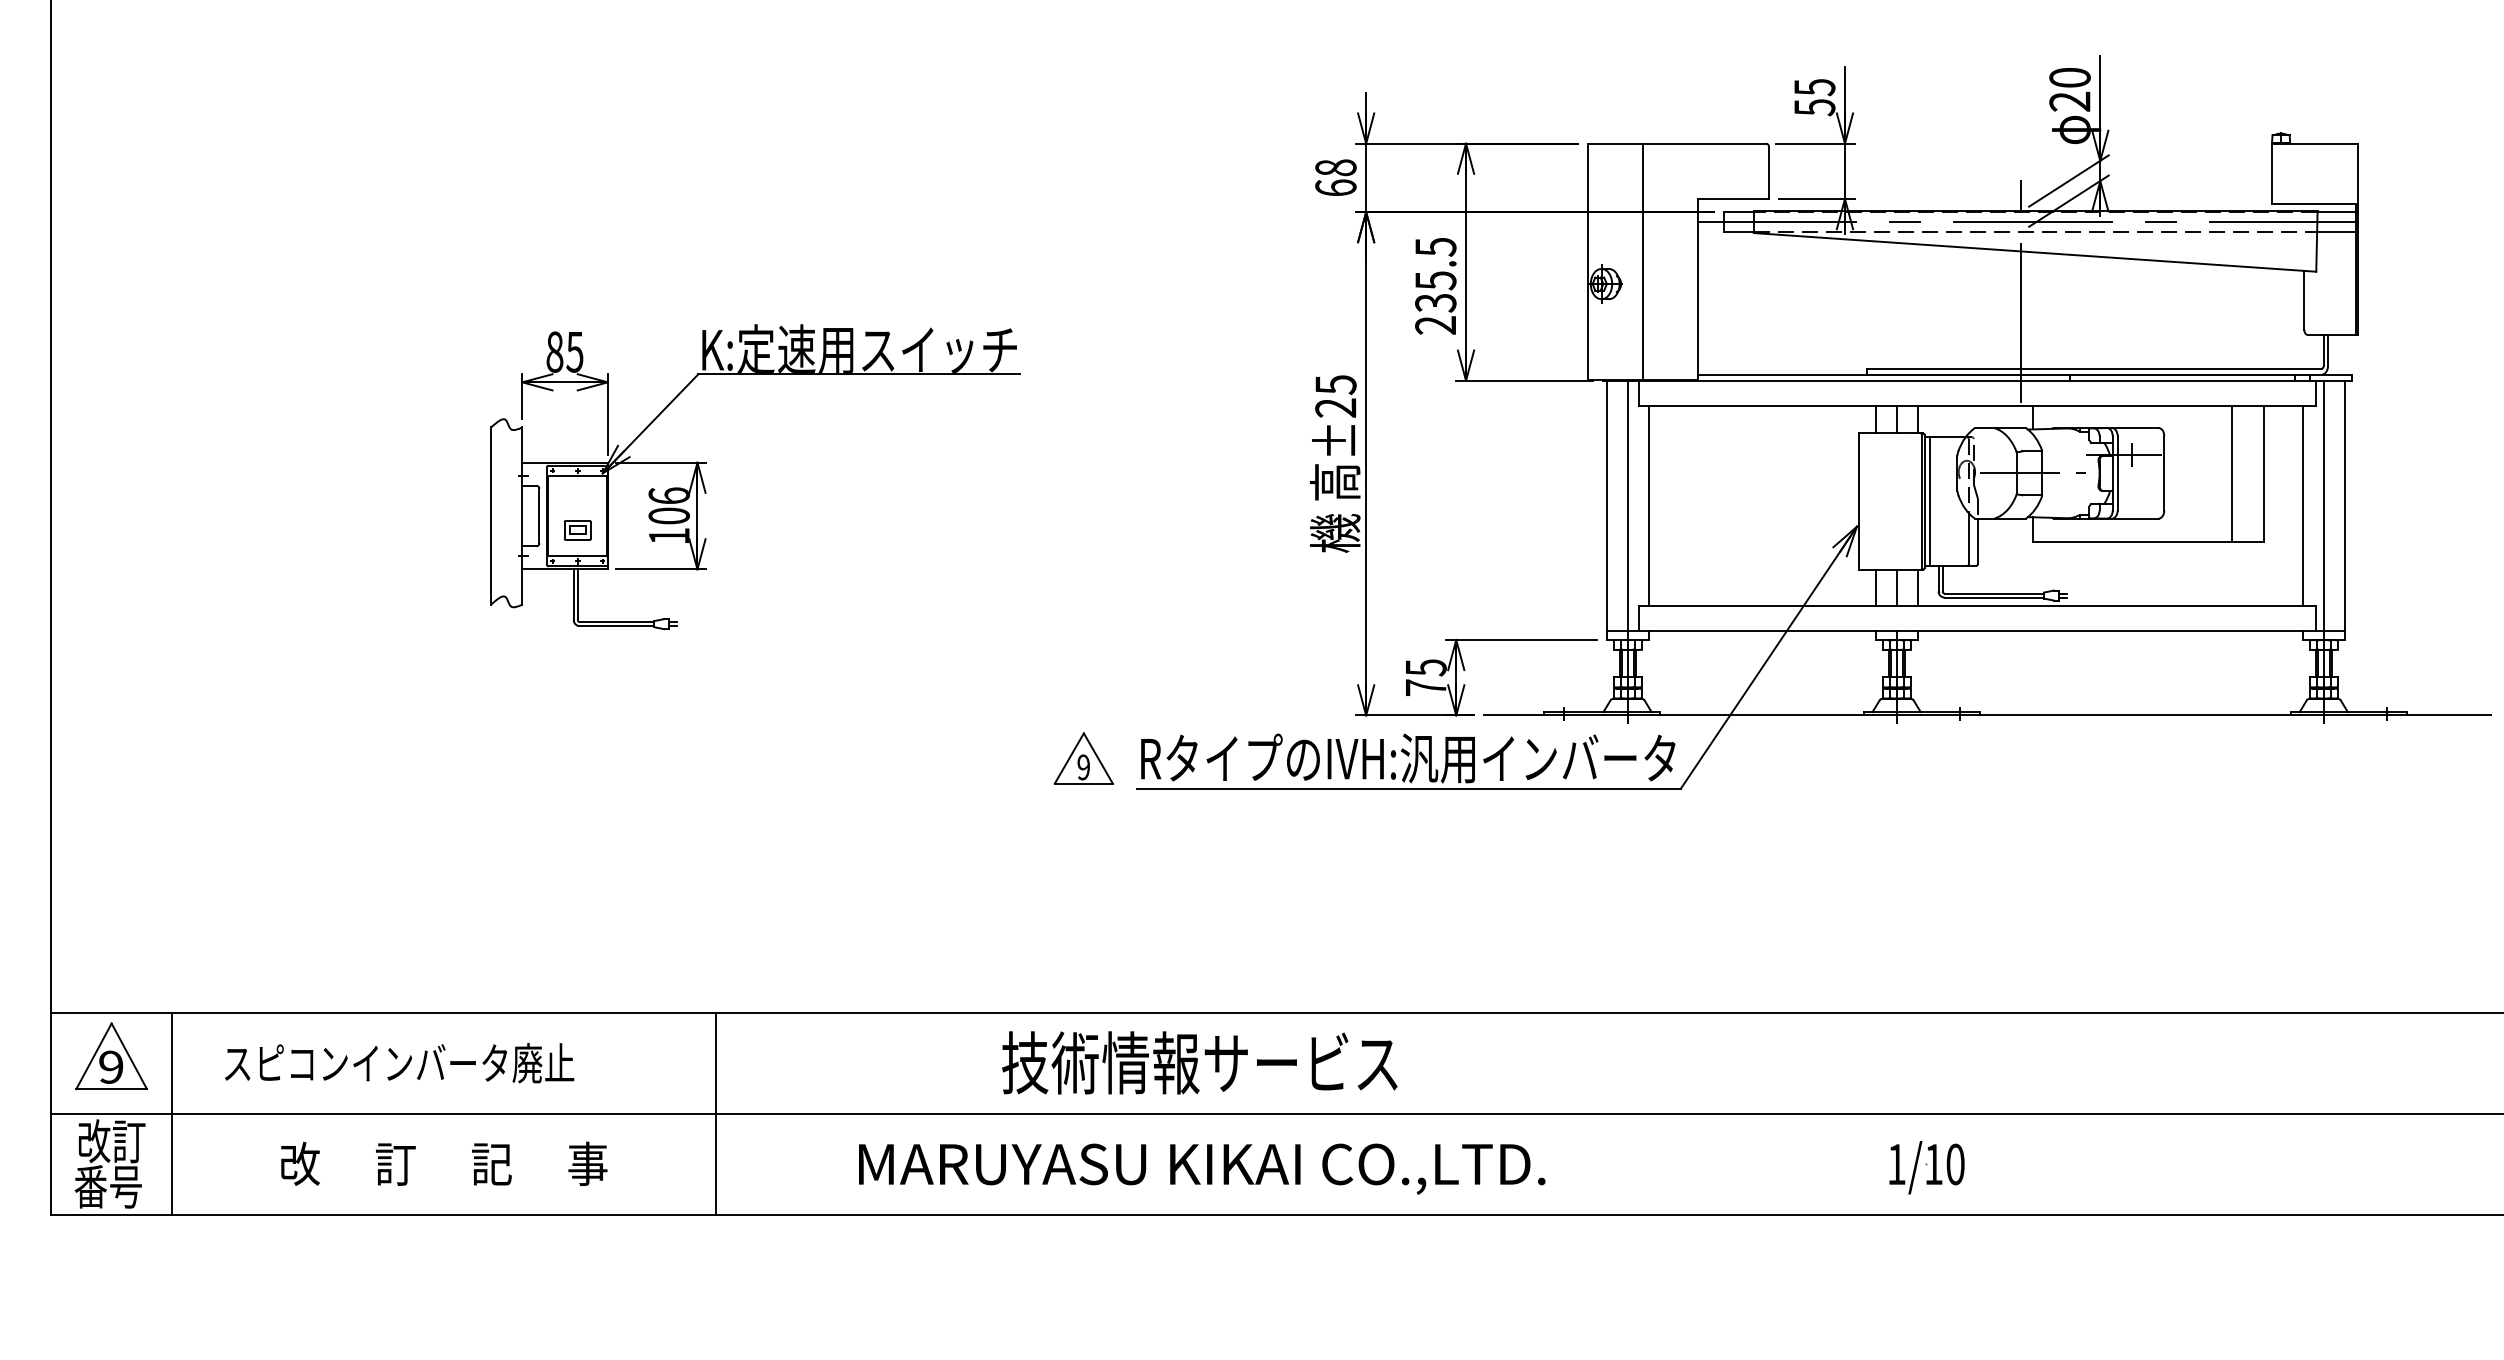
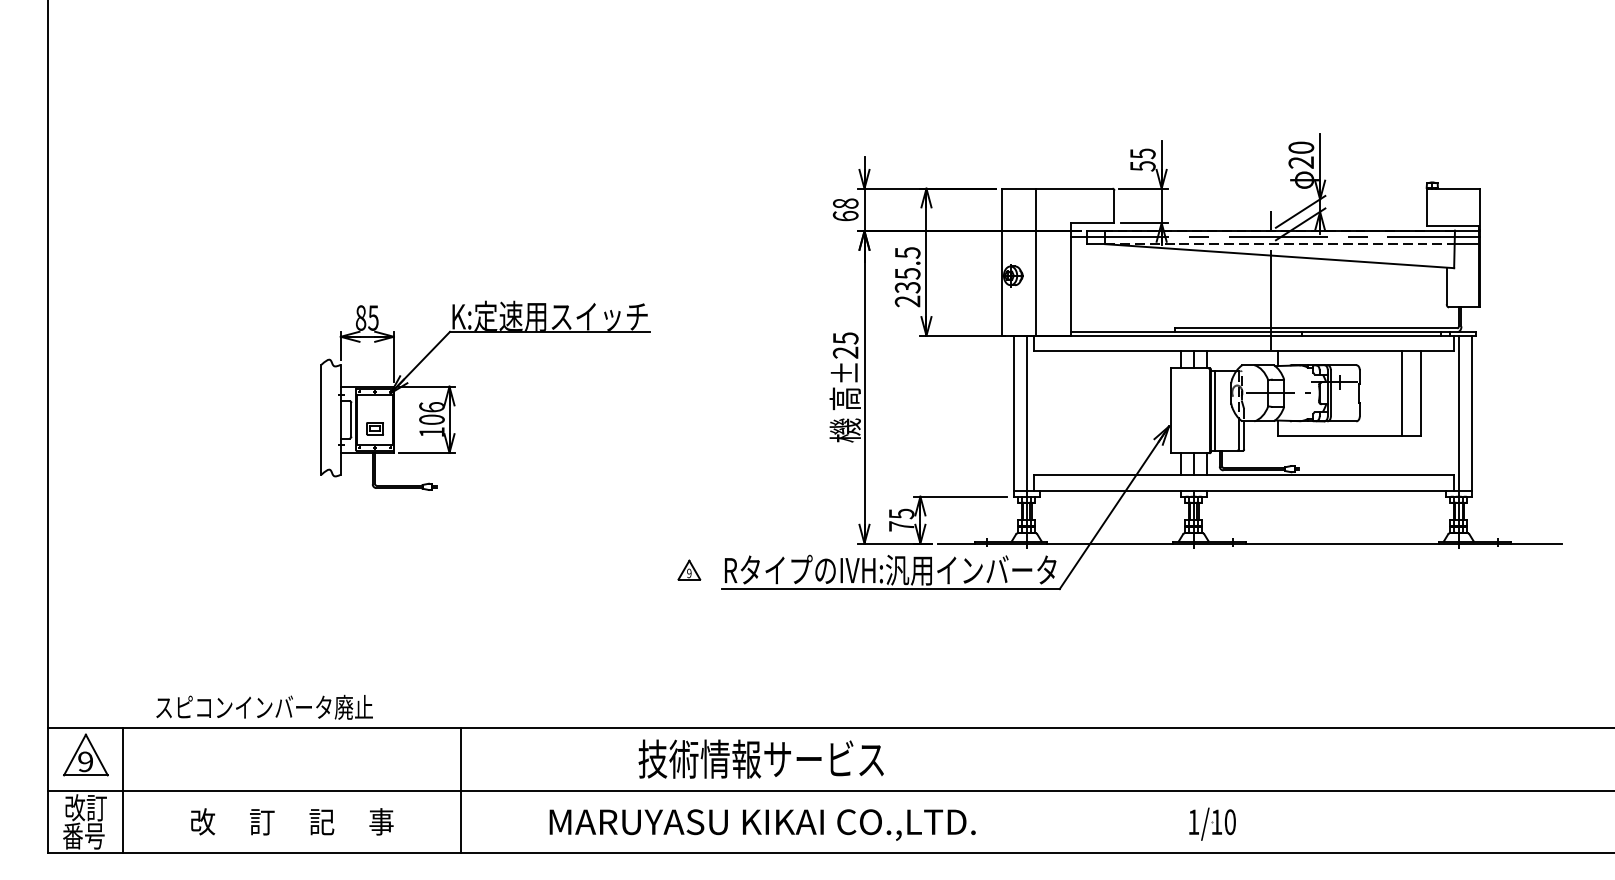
line: (1648, 505) -> (1039, 413), removed
line: (2302, 505) -> (1445, 413), removed
part: (1084, 757) -> (689, 569), size x0.6
text: (399, 1061) -> (264, 706), moved

